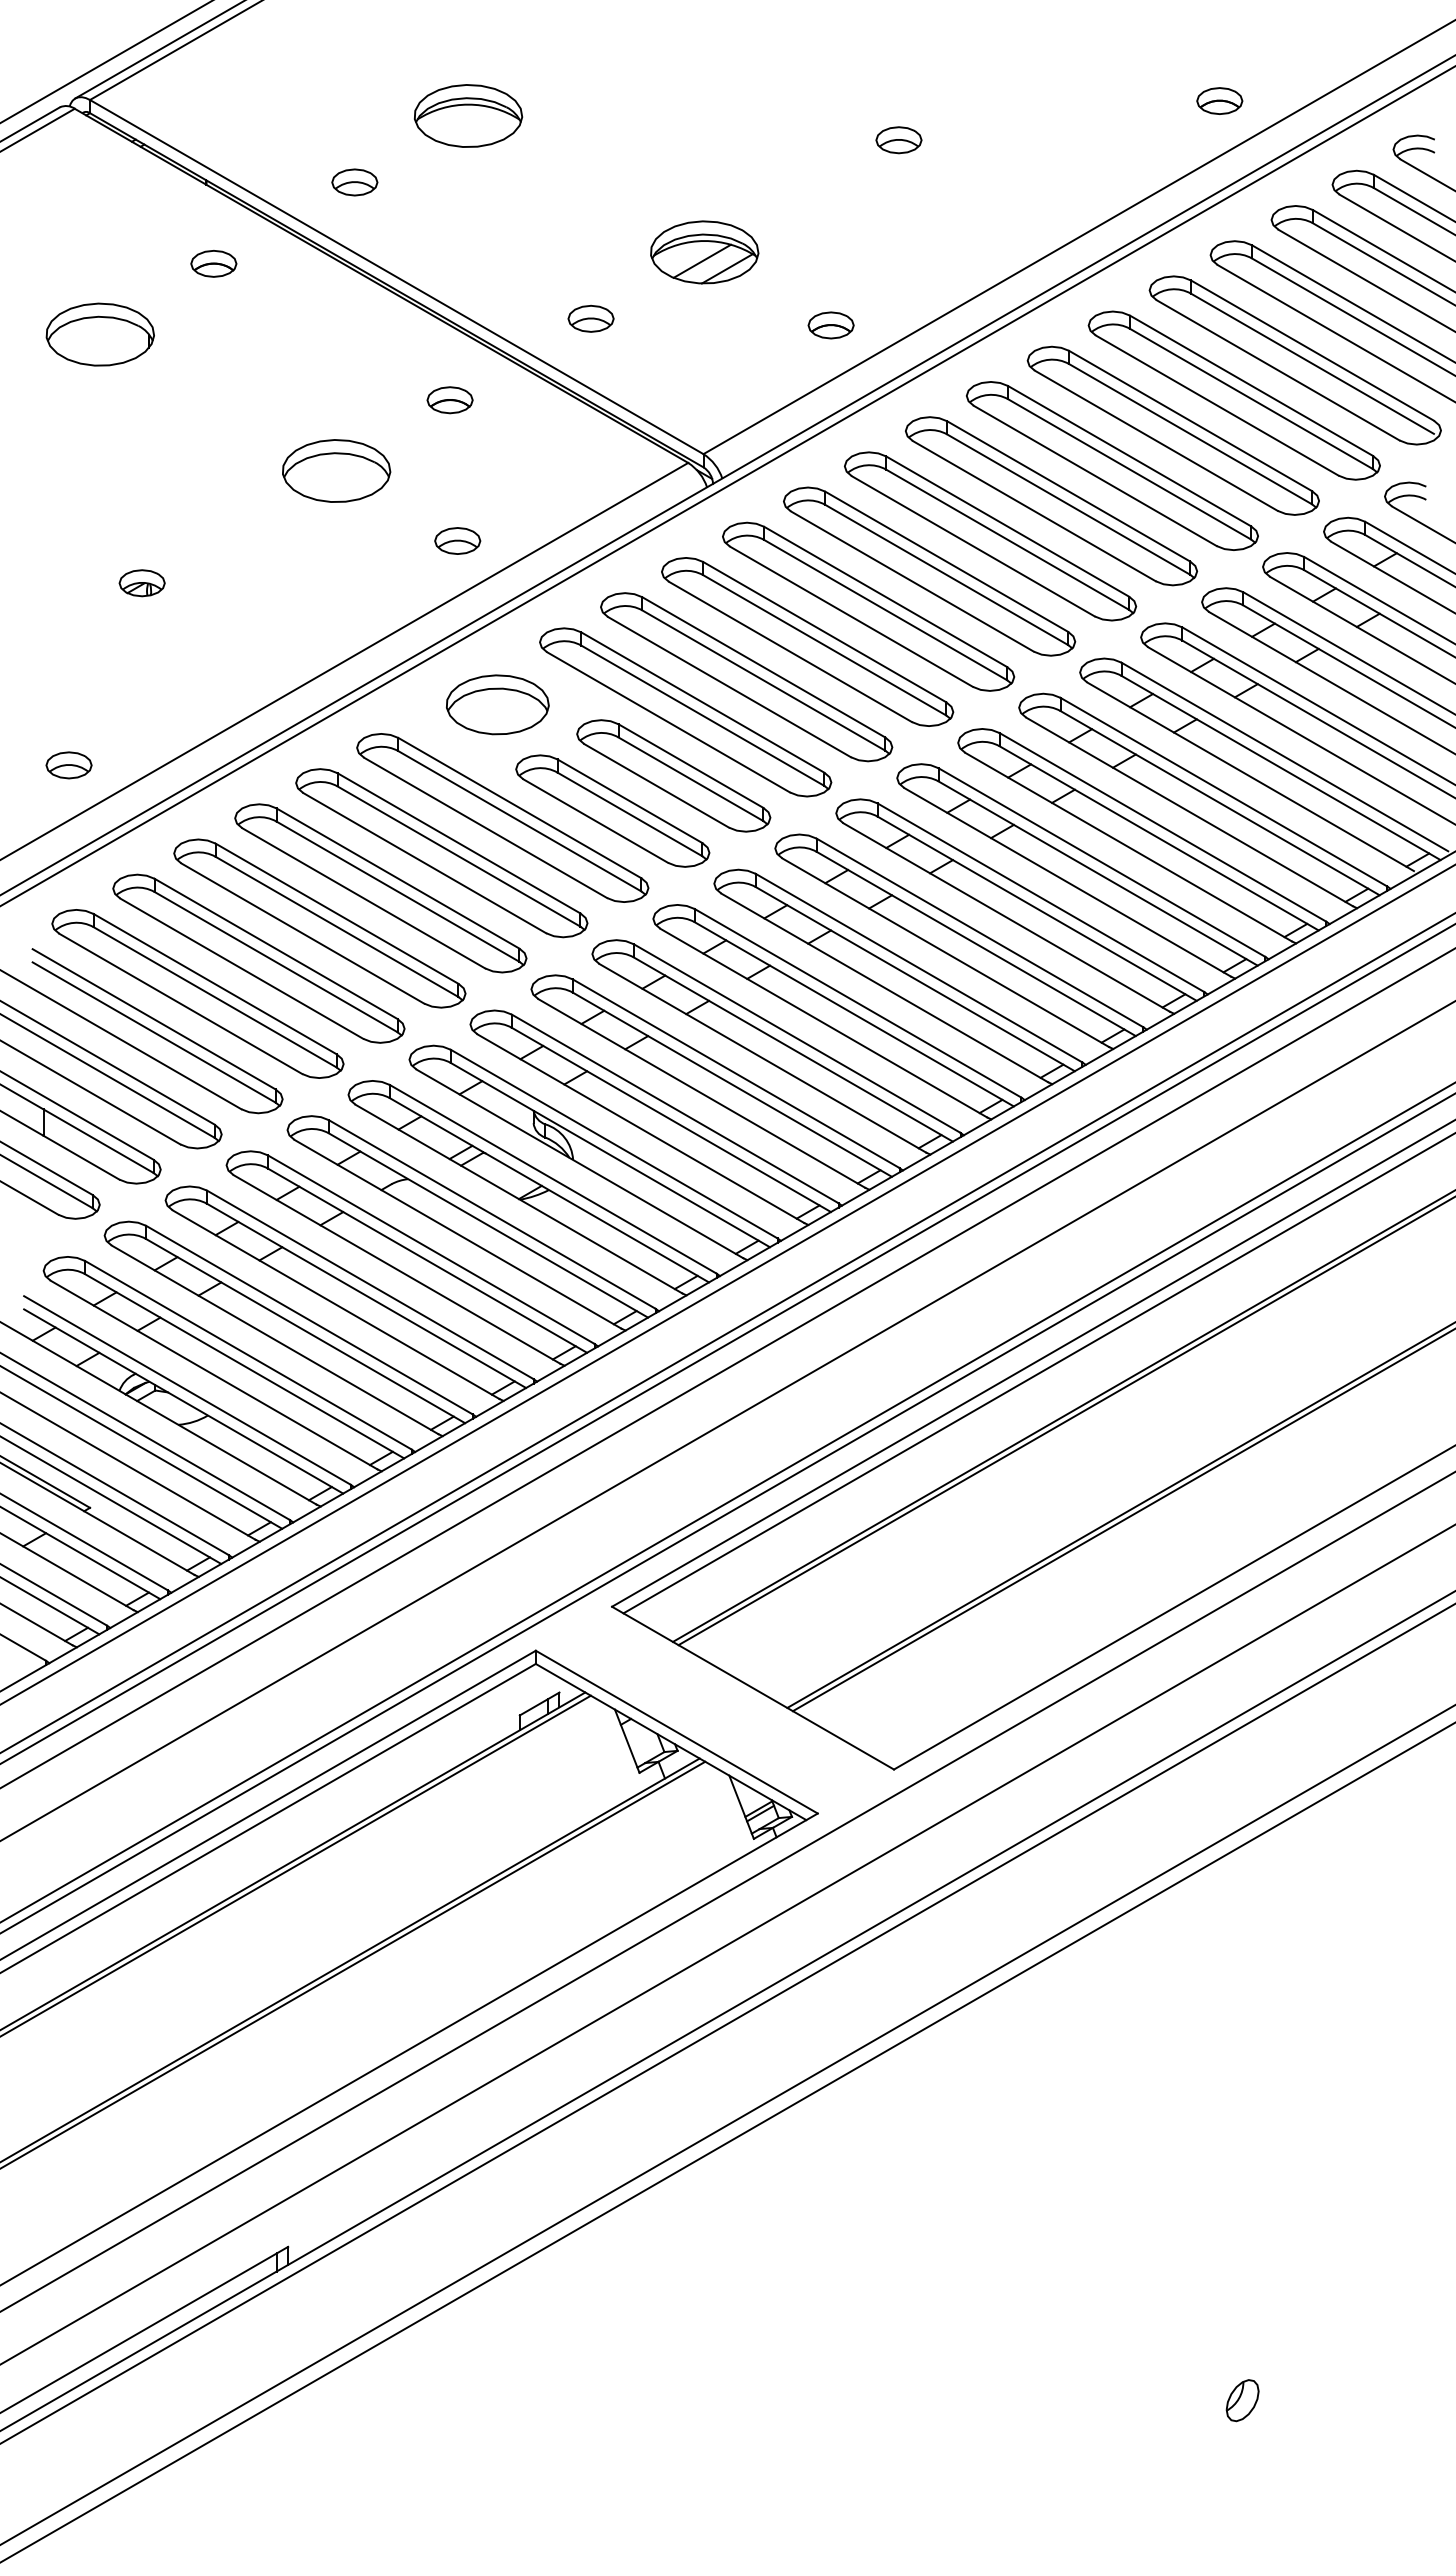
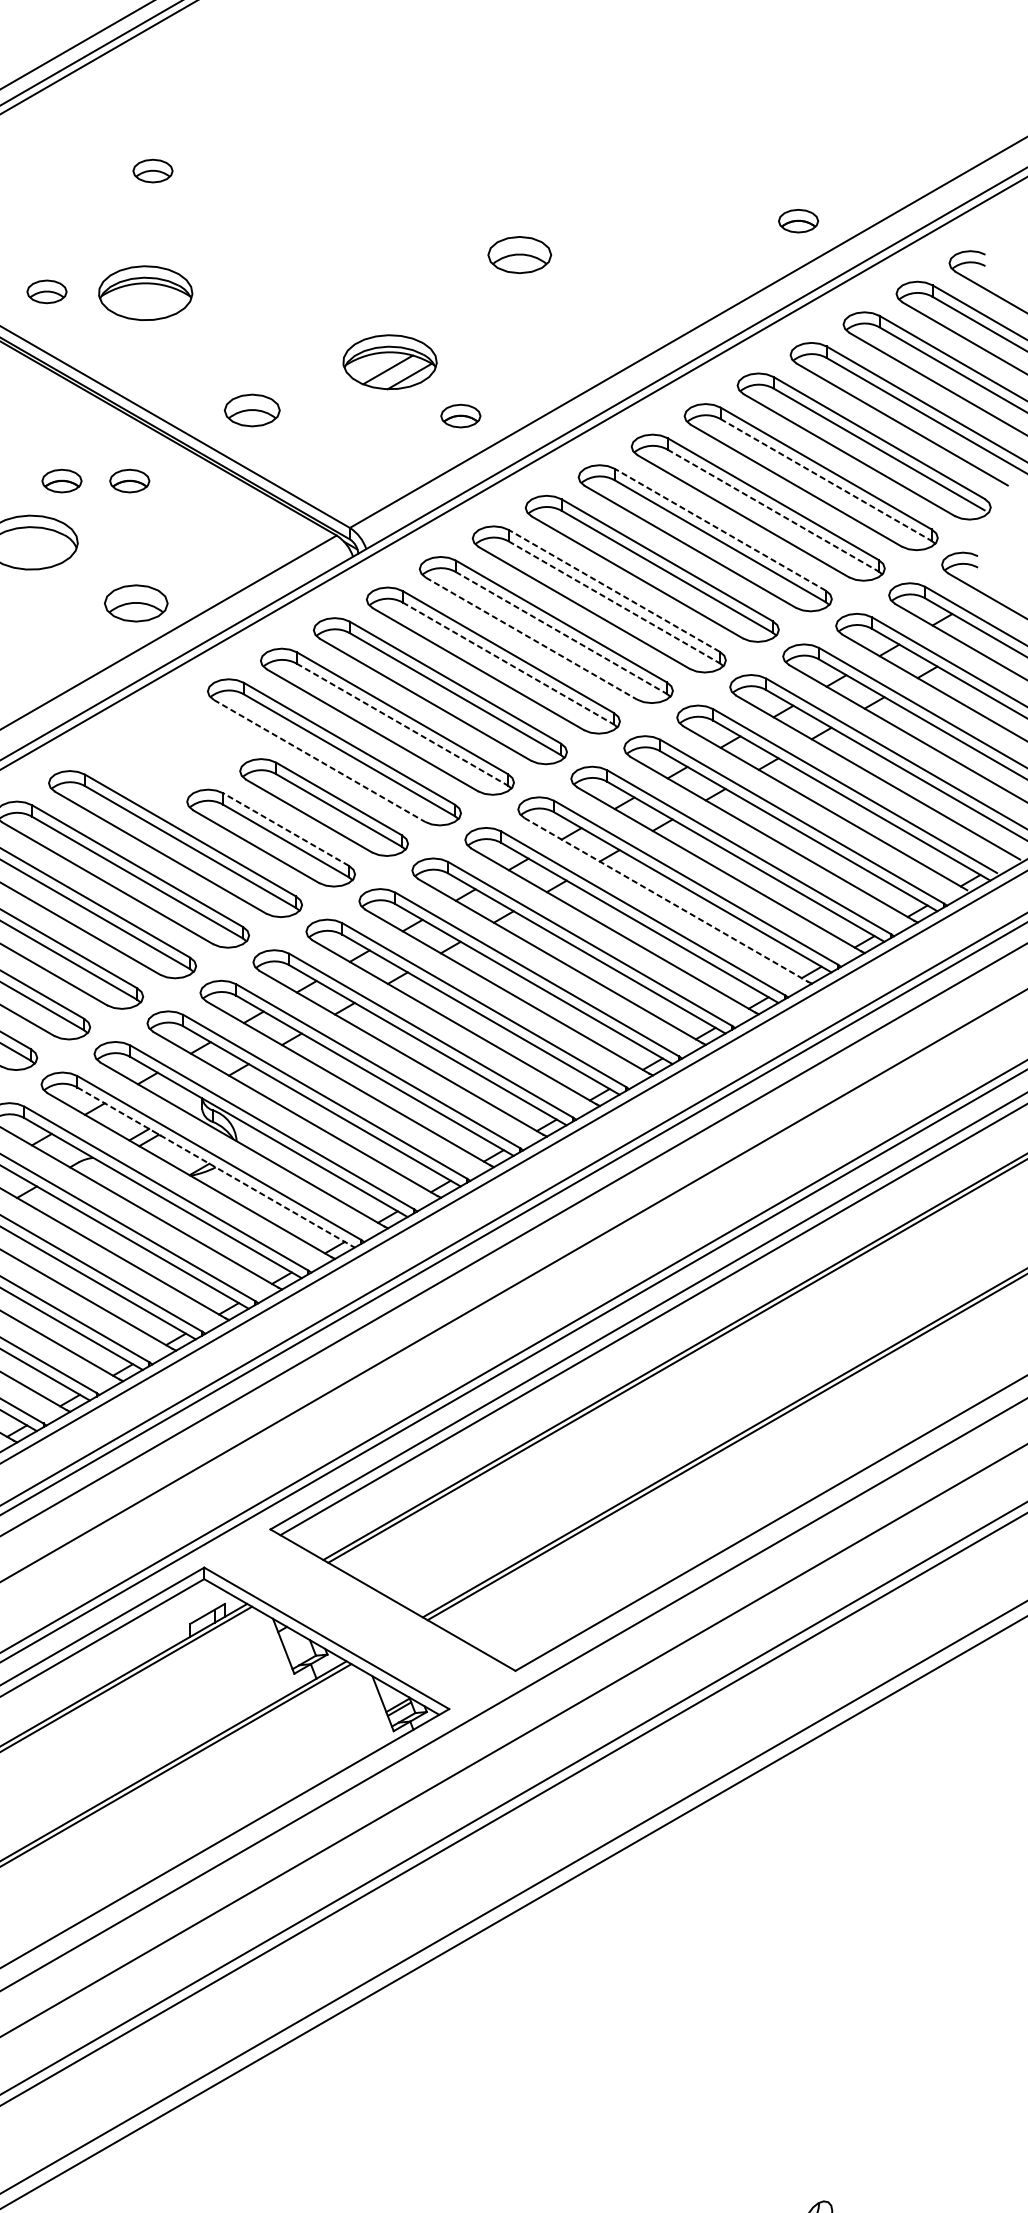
part: (476, 43) -> (152, 171), added
part: (468, 115) -> (145, 292), moved
part: (898, 140) -> (519, 255), size x1.6
part: (704, 252) -> (389, 362), moved
part: (590, 318) -> (251, 410), size x1.4
line: (1251, 399) -> (826, 480), solid -> dashed
part: (371, 400) -> (61, 481), added
line: (1190, 434) -> (773, 510), solid -> dashed
line: (1129, 455) -> (720, 529), solid -> dashed
line: (1007, 526) -> (614, 590), solid -> dashed
part: (457, 540) -> (136, 602), size x1.6
line: (1008, 540) -> (614, 602), solid -> dashed
line: (947, 575) -> (561, 633), solid -> dashed
line: (912, 581) -> (531, 638), solid -> dashed
line: (886, 610) -> (508, 663), solid -> dashed
line: (764, 680) -> (402, 724), solid -> dashed
part: (497, 704) -> (170, 745), removed
line: (668, 722) -> (319, 761), solid -> dashed
line: (629, 801) -> (285, 829), solid -> dashed
line: (1067, 882) -> (666, 900), solid -> dashed
line: (549, 1190) -> (216, 1167), solid -> dashed

